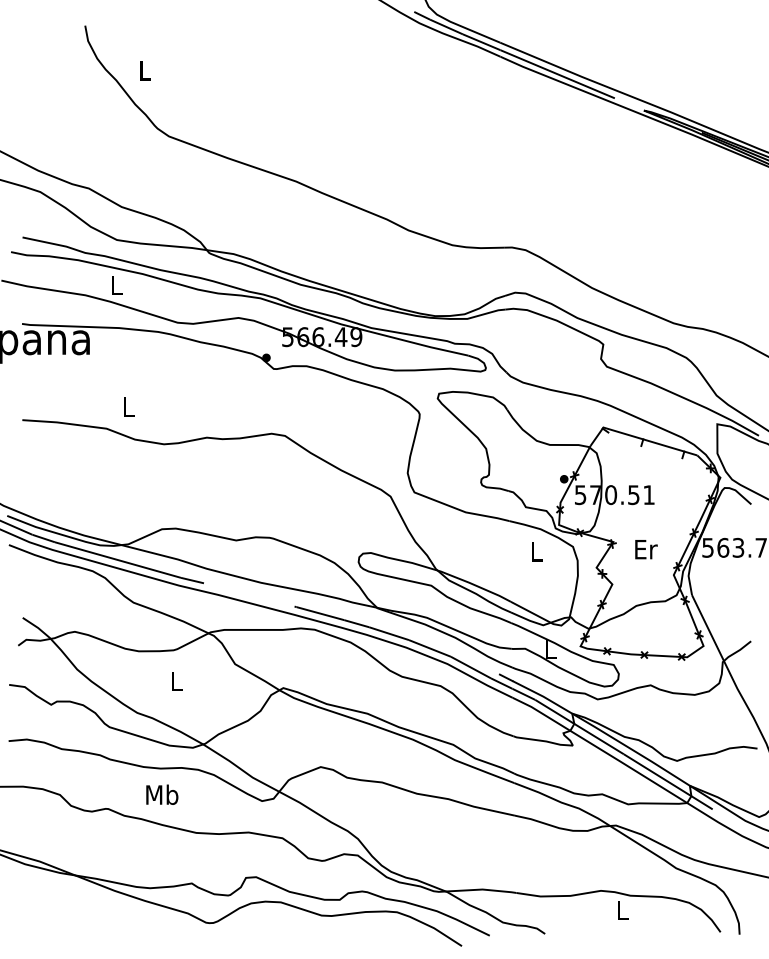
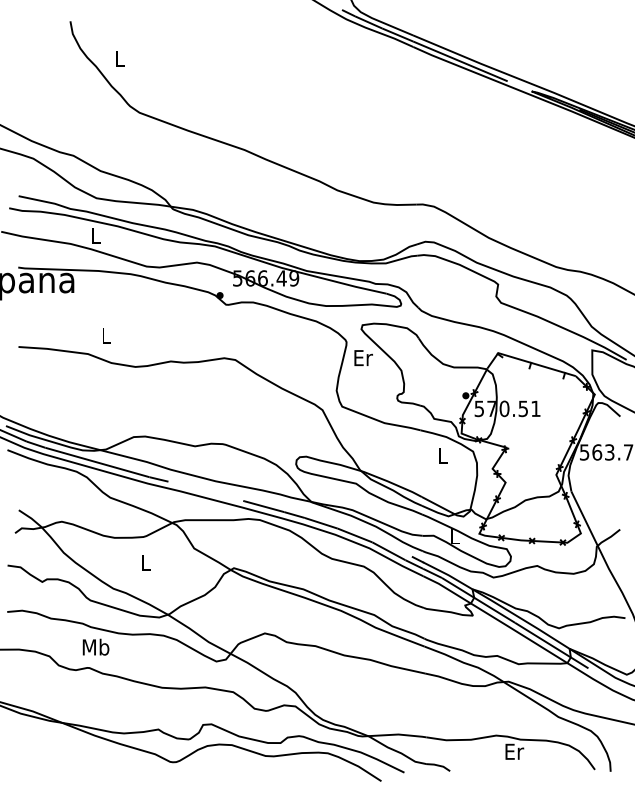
text: (646, 549) -> (363, 358), moved
text: (162, 794) -> (96, 646), moved
text: (623, 910) -> (514, 751), L -> Er

